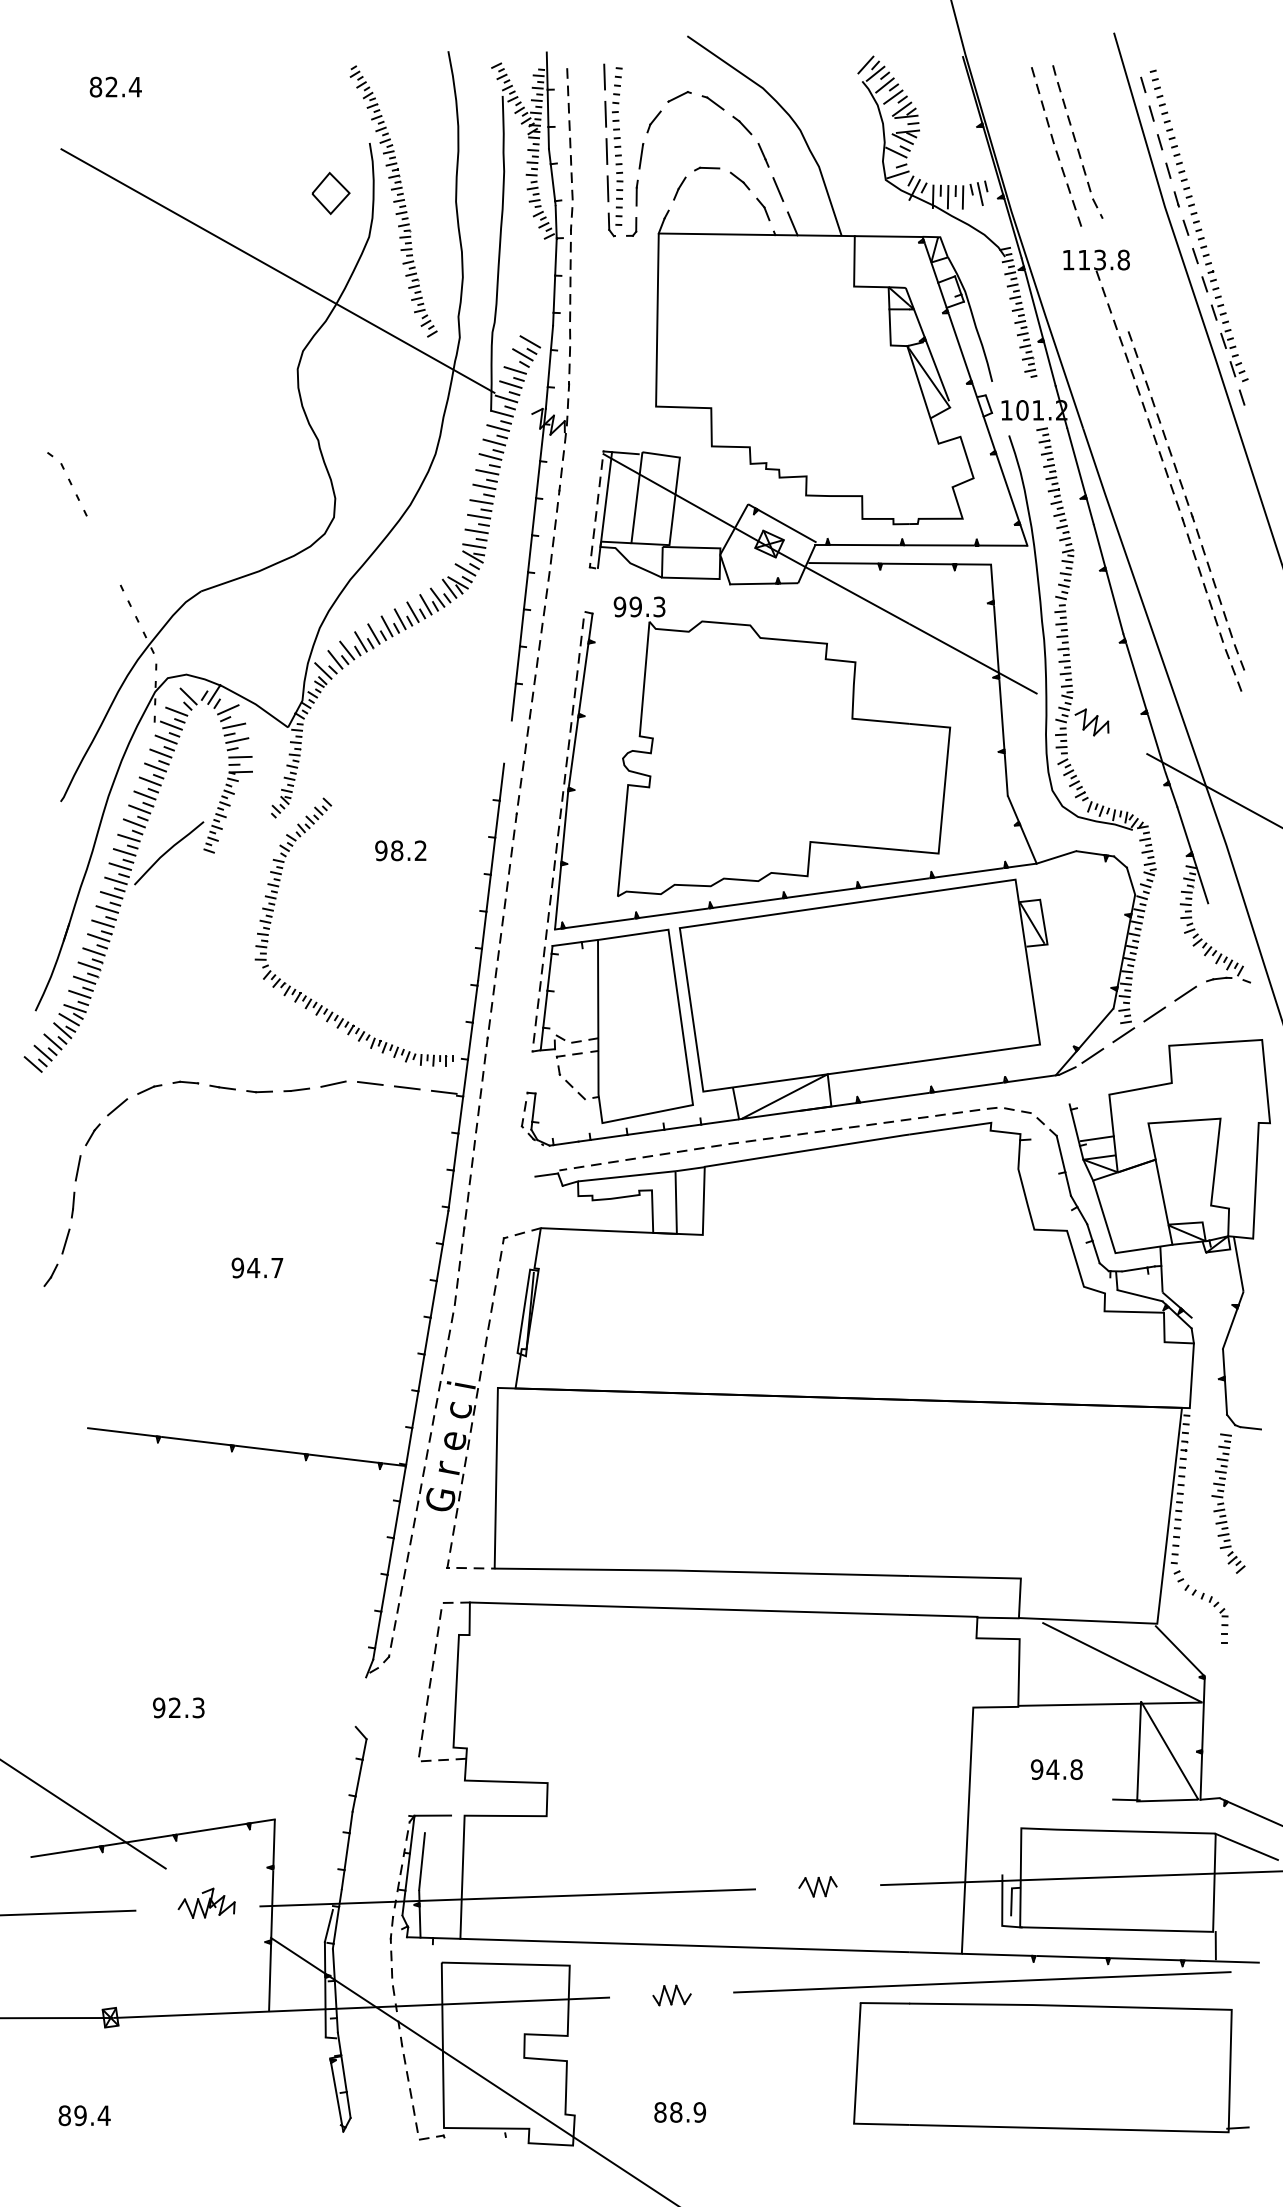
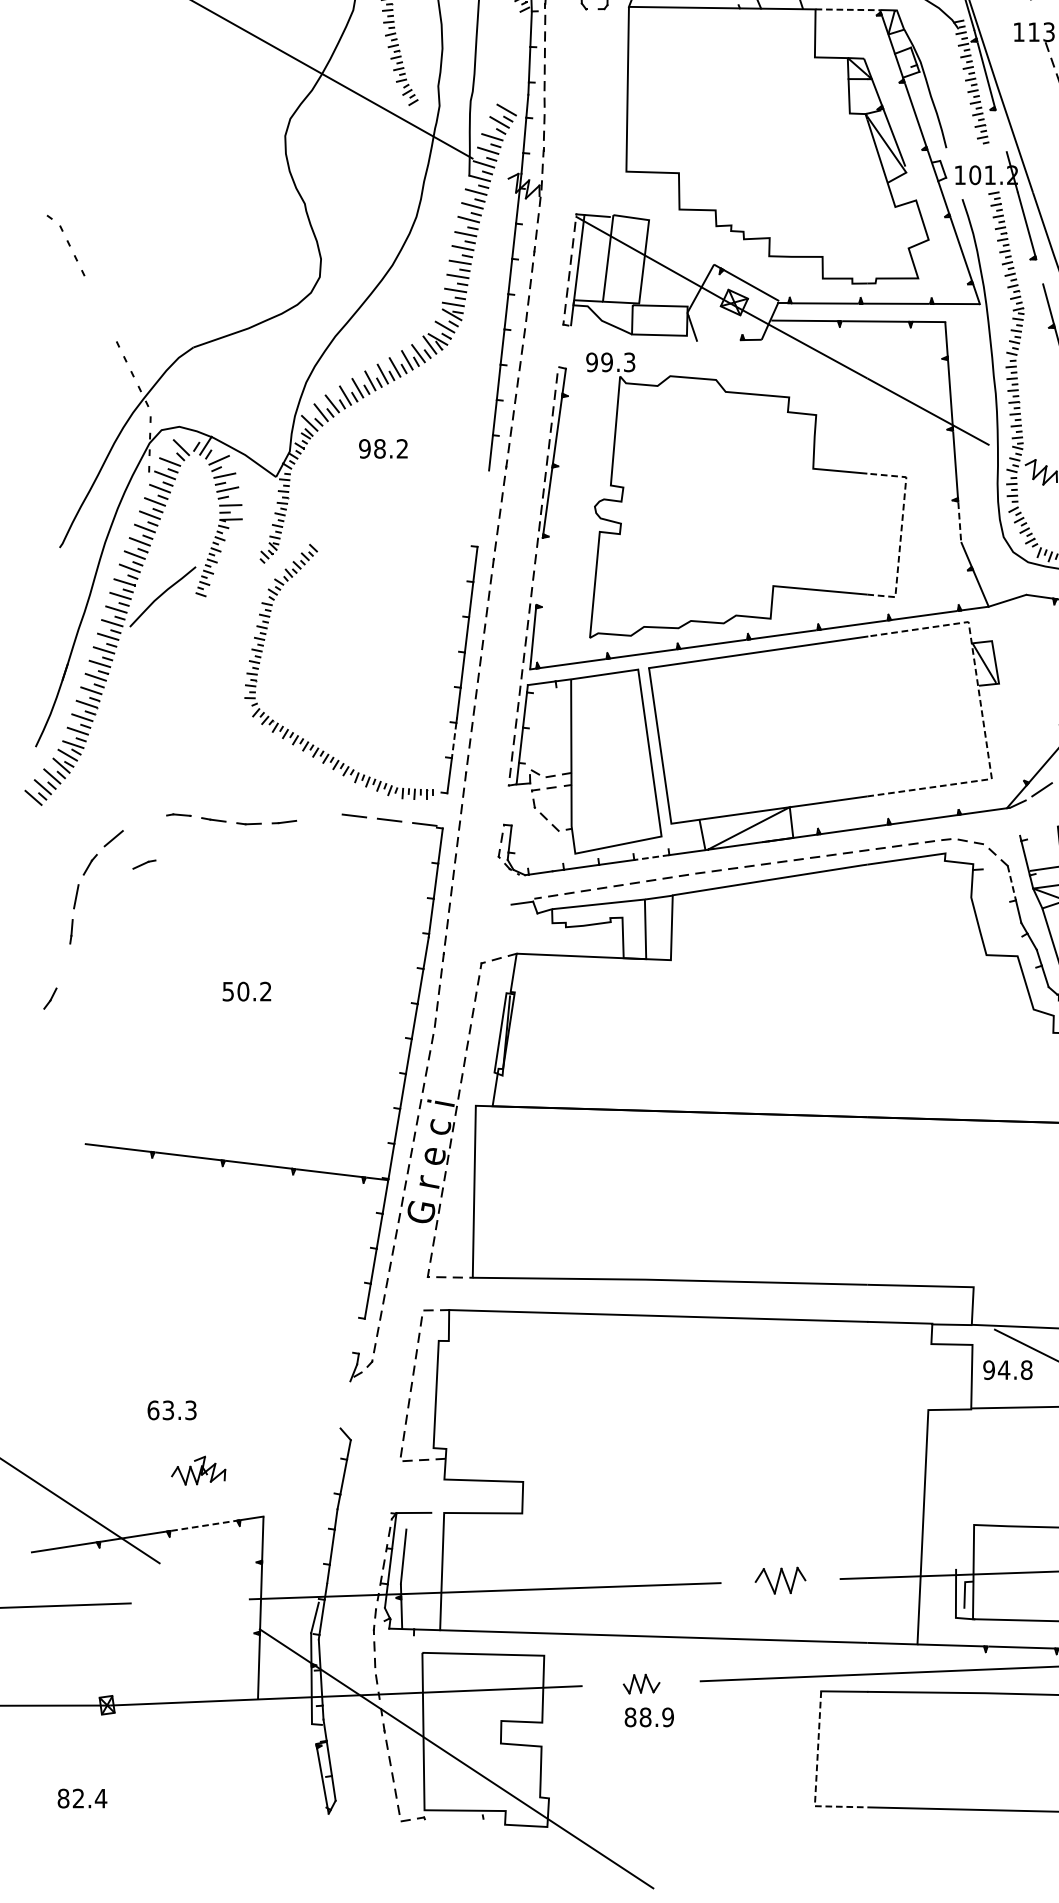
line: (888, 236) -> (847, 9), solid -> dashed
line: (1049, 364) -> (1000, 131), removed
line: (1089, 511) -> (1038, 271), removed
line: (752, 583) -> (718, 340), removed
line: (1006, 774) -> (959, 521), solid -> dashed
line: (501, 781) -> (479, 528), removed
line: (945, 784) -> (901, 531), solid -> dashed
line: (564, 826) -> (539, 571), removed
text: (400, 850) -> (383, 448), moved
line: (1029, 974) -> (981, 712), solid -> dashed
line: (475, 1004) -> (454, 740), solid -> dashed
line: (465, 1077) -> (444, 810), removed
line: (333, 1083) -> (319, 816), removed
part: (149, 1089) -> (144, 864), moved
line: (682, 1127) -> (651, 857), solid -> dashed
line: (1061, 1154) -> (1012, 883), solid -> dashed
line: (65, 1241) -> (64, 966), removed
text: (257, 1267) -> (247, 991), 94.7 -> 50.2
line: (378, 1629) -> (362, 1335), removed
text: (166, 1707) -> (160, 1409), 92.3 -> 63.3
text: (1056, 1769) -> (1007, 1370), moved
line: (215, 1828) -> (207, 1525), solid -> dashed
part: (817, 1886) -> (780, 1580), size x1.4
part: (206, 1902) -> (198, 1469), moved
line: (855, 2091) -> (816, 1775), solid -> dashed
text: (680, 2112) -> (649, 1717), moved
text: (80, 2115) -> (78, 1798), 89.4 -> 82.4

